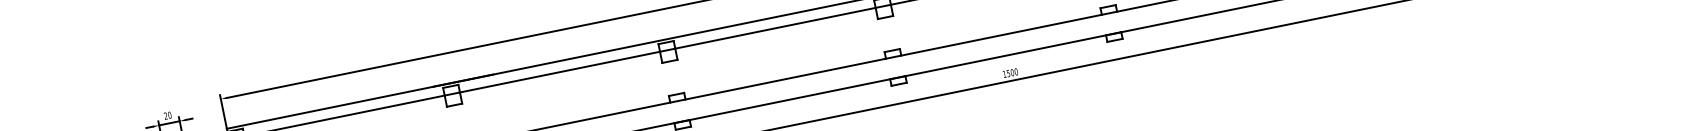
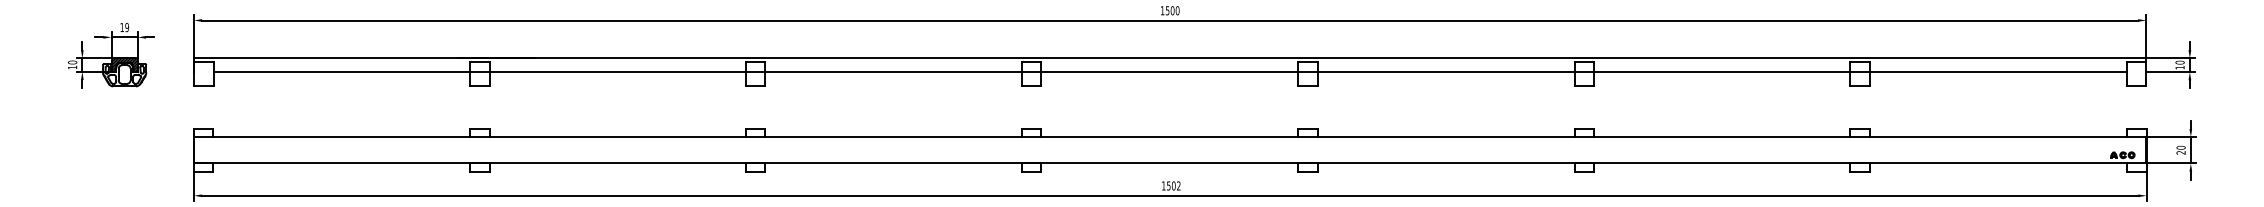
text: (1016, 71) -> (1178, 185), 1500 -> 1502
text: (167, 115) -> (124, 27), 20 -> 19

